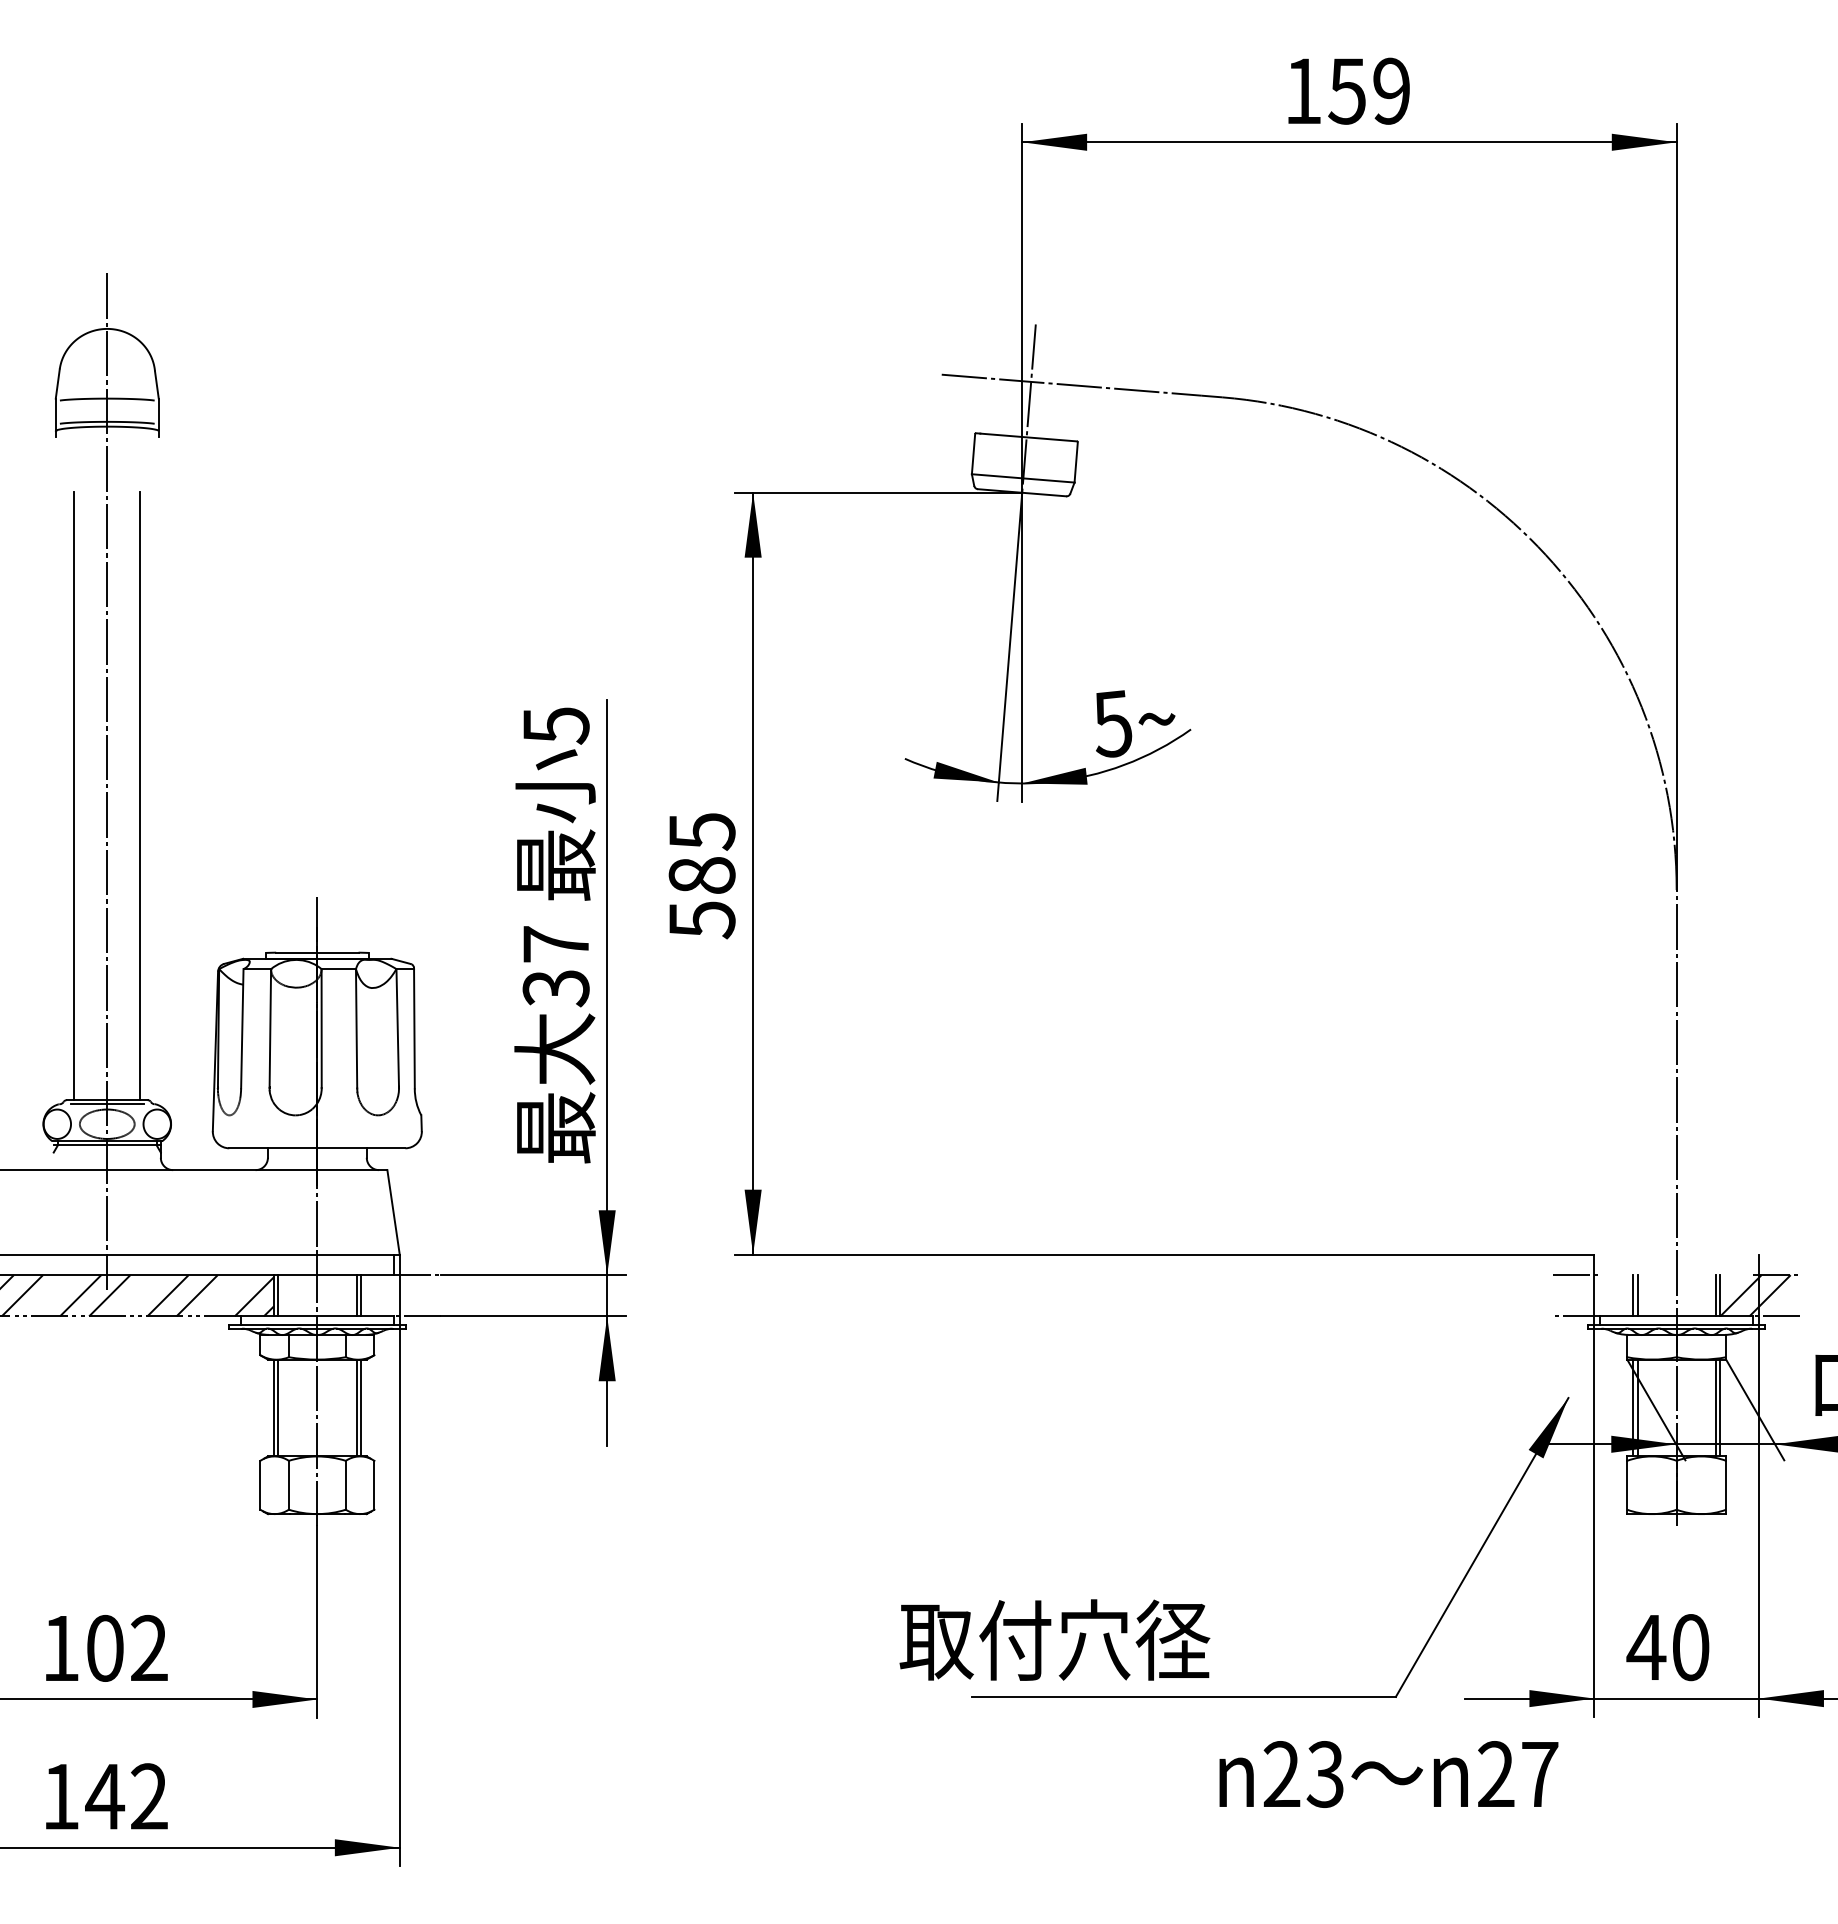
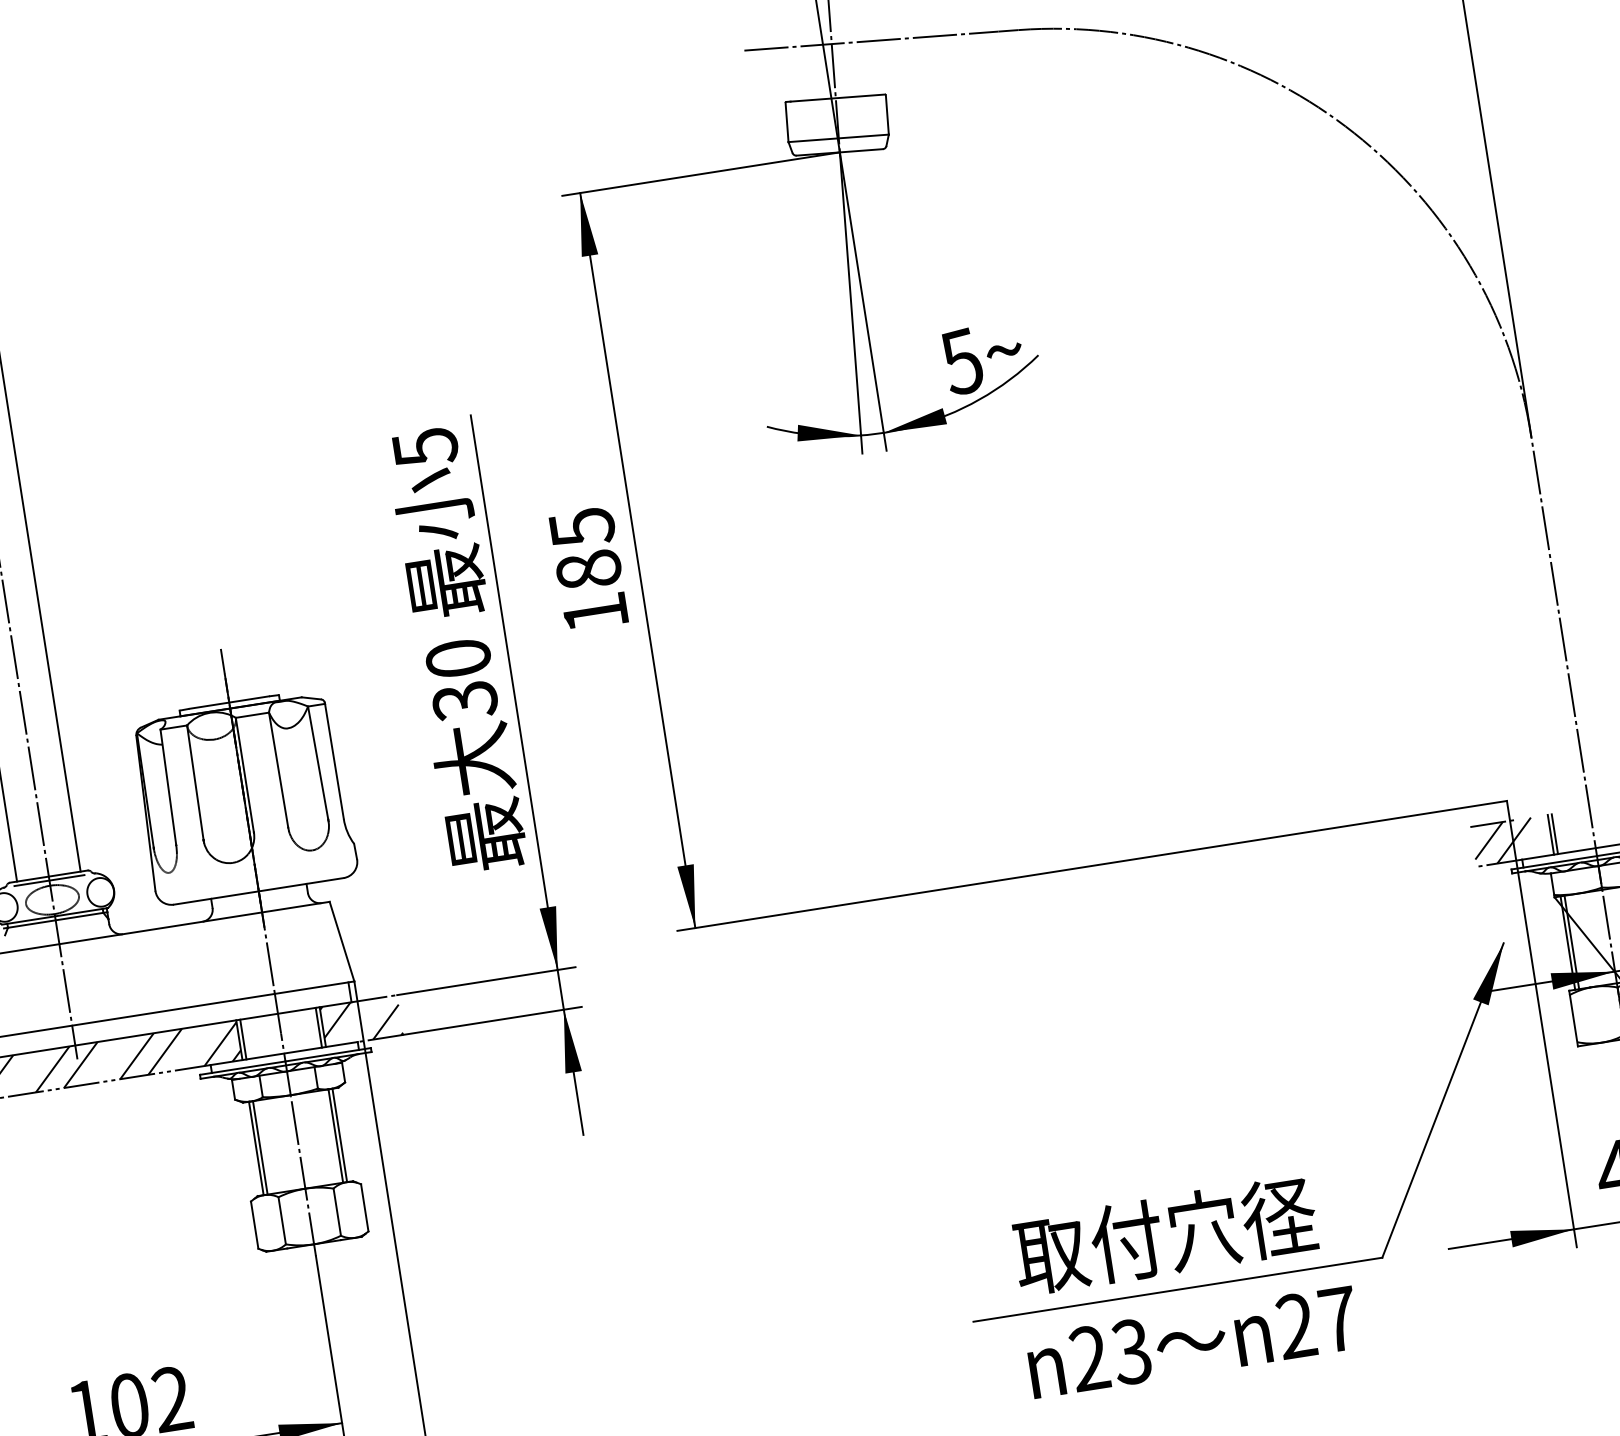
text: (702, 920) -> (596, 613), 585 -> 185
text: (555, 944) -> (457, 658), 37 -> 30
hatch: (400, 1295) -> (361, 1020), added
hatch: (1593, 1295) -> (1512, 840), added
text: (1054, 1639) -> (1164, 1235), moved
text: (1388, 1774) -> (1192, 1342), moved

